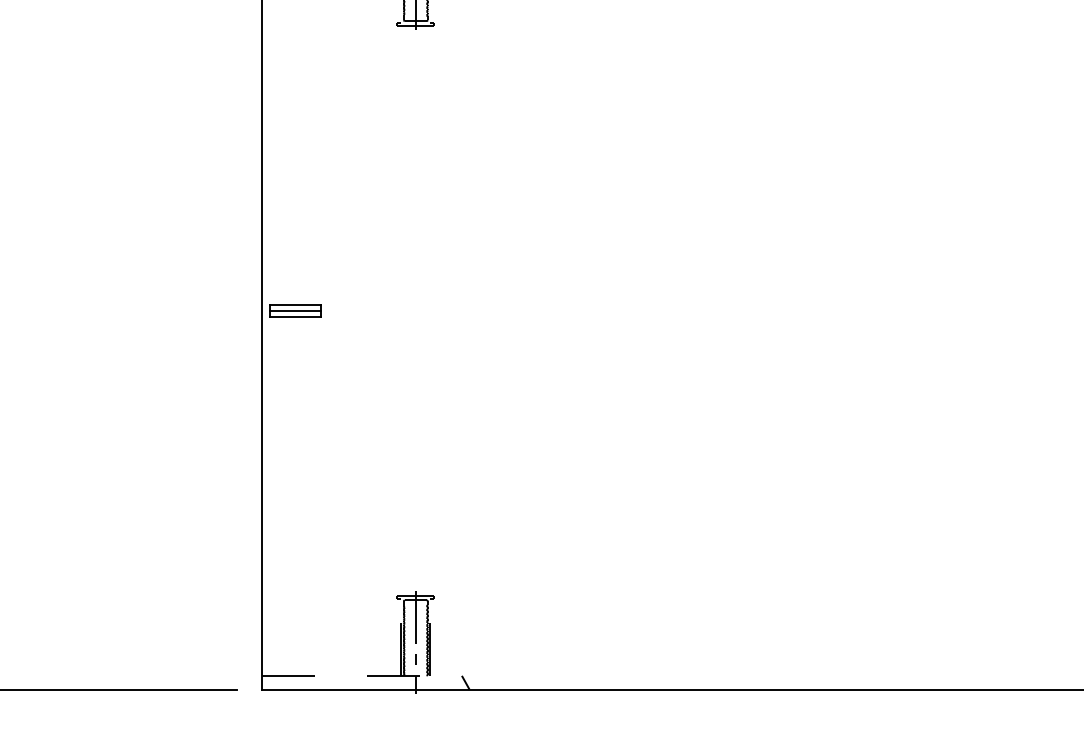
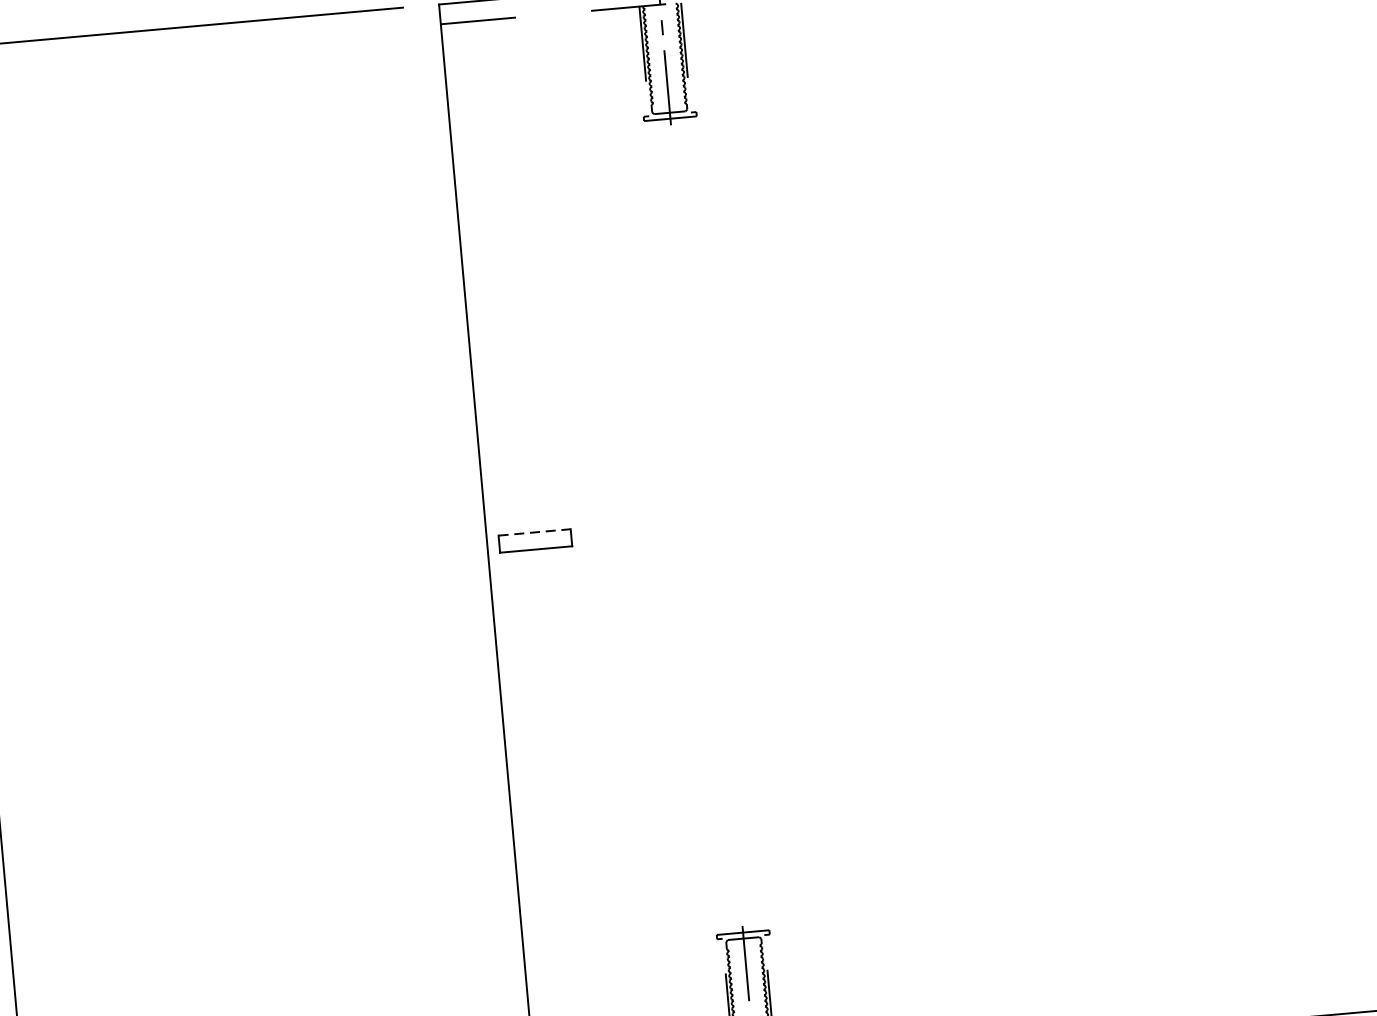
line: (296, 304) -> (535, 531), solid -> dashed
line: (295, 310) -> (535, 540), removed

